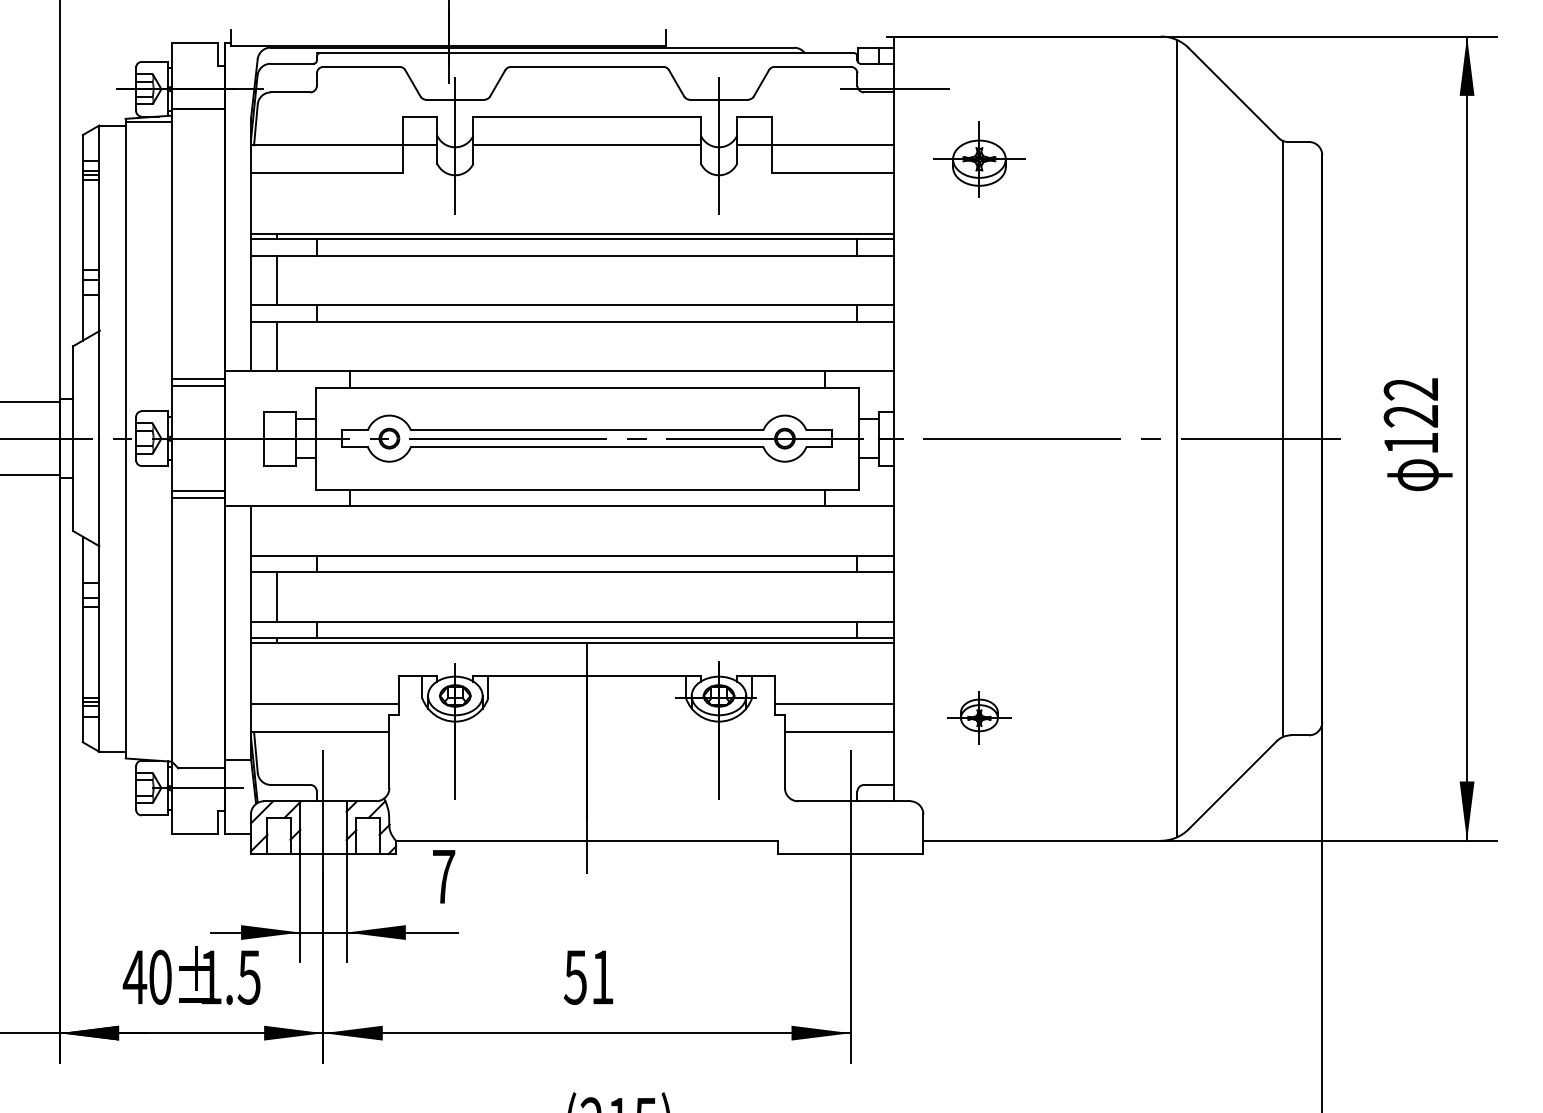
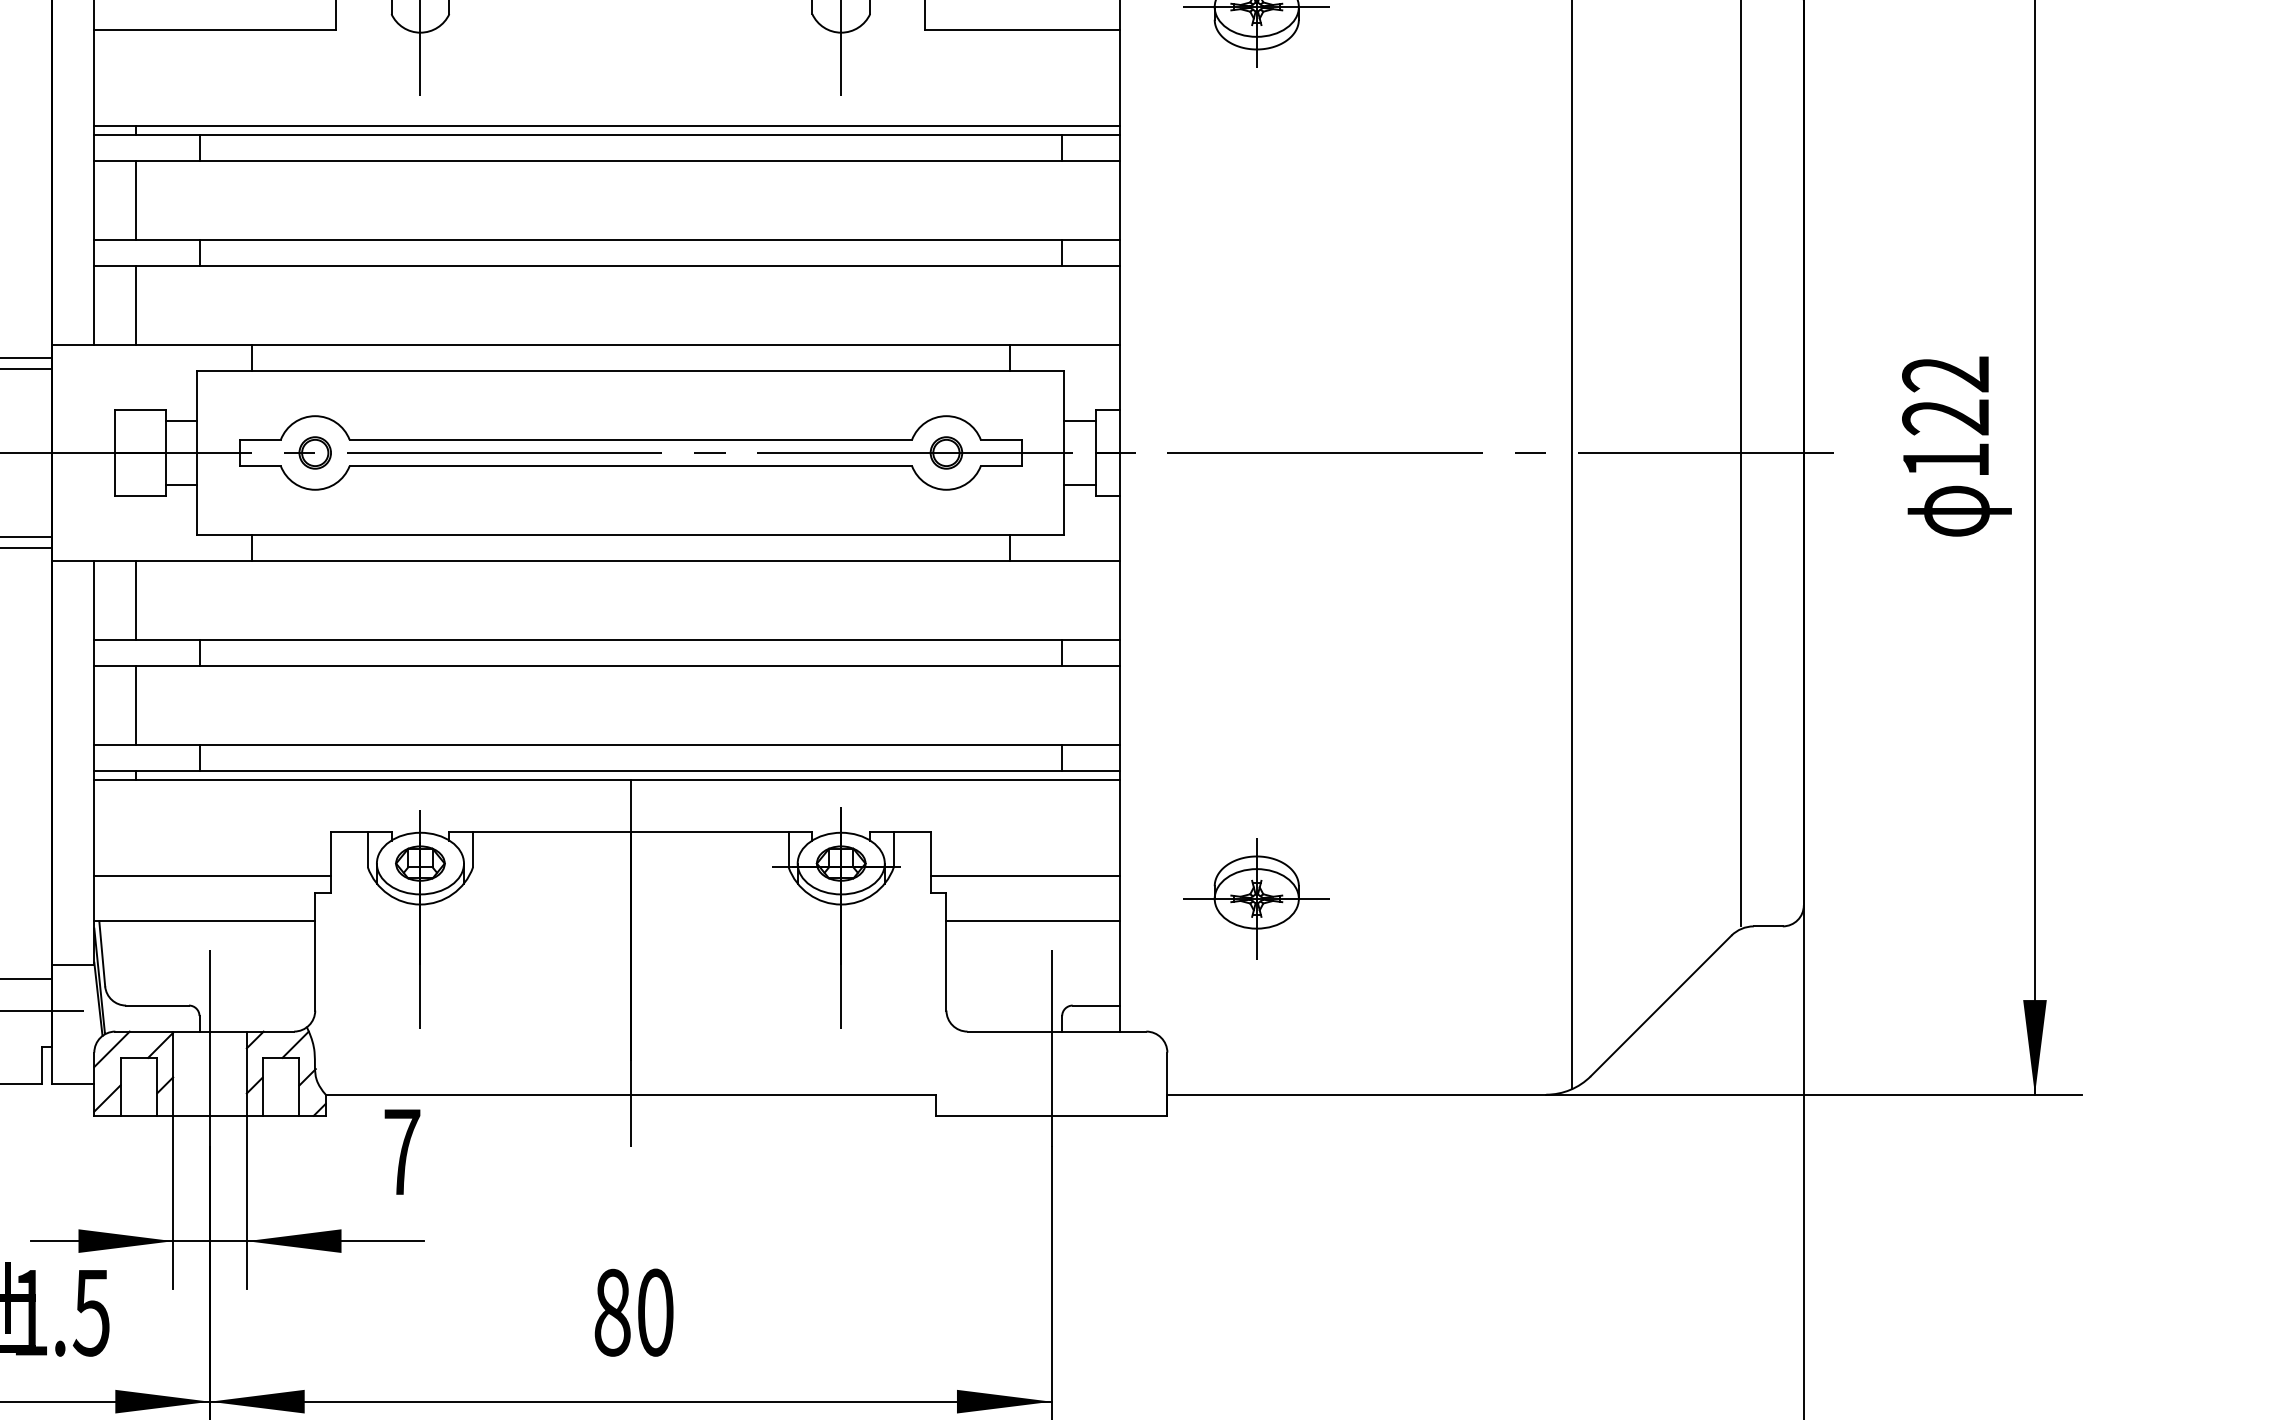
line: (277, 530) -> (136, 599), added
part: (979, 718) -> (1256, 899), size x1.43
text: (588, 976) -> (632, 1311), 51 -> 80

